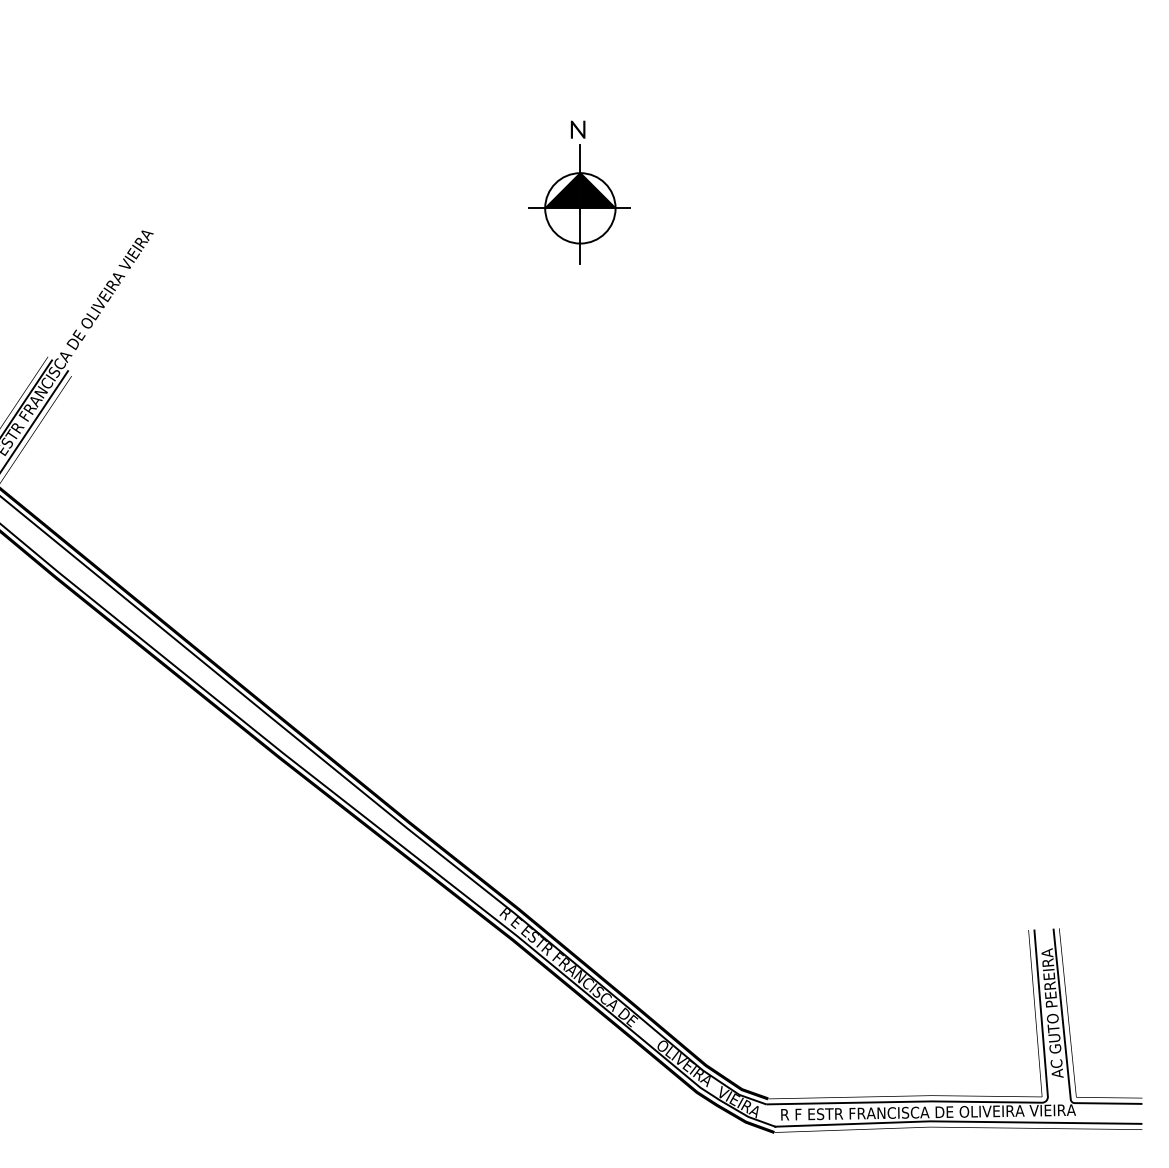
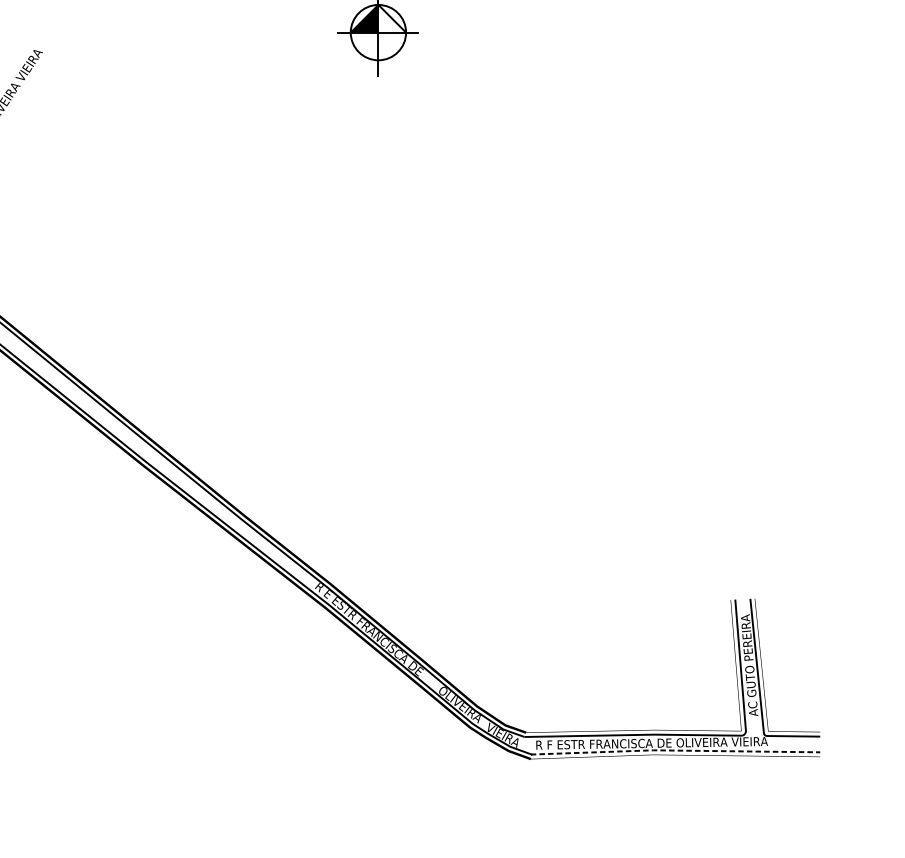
fill: (597, 190) -> (391, 18), removed
line: (958, 1121) -> (675, 750), solid -> dashed

